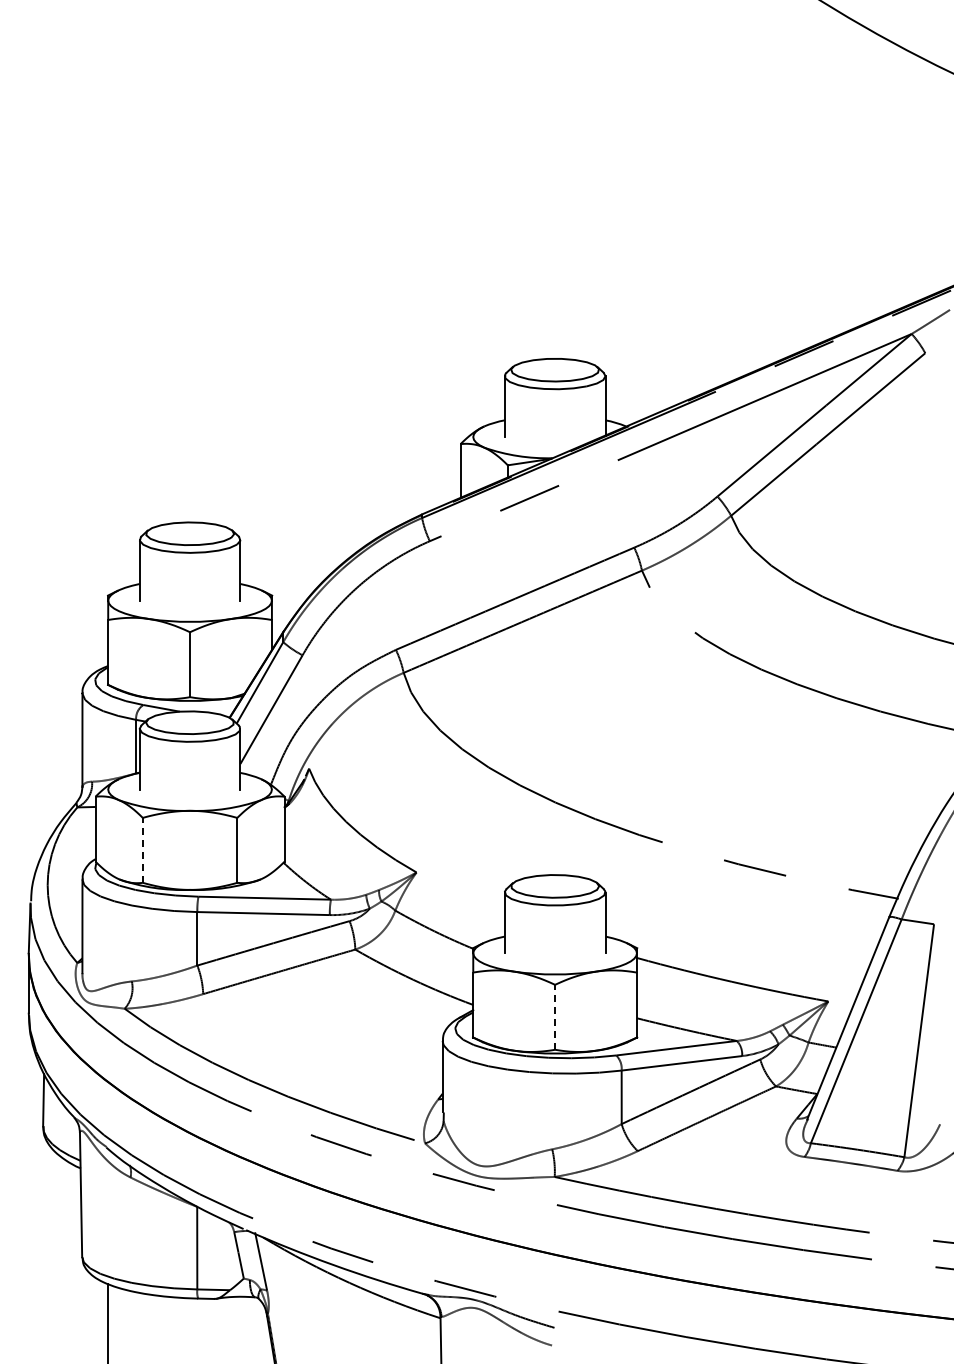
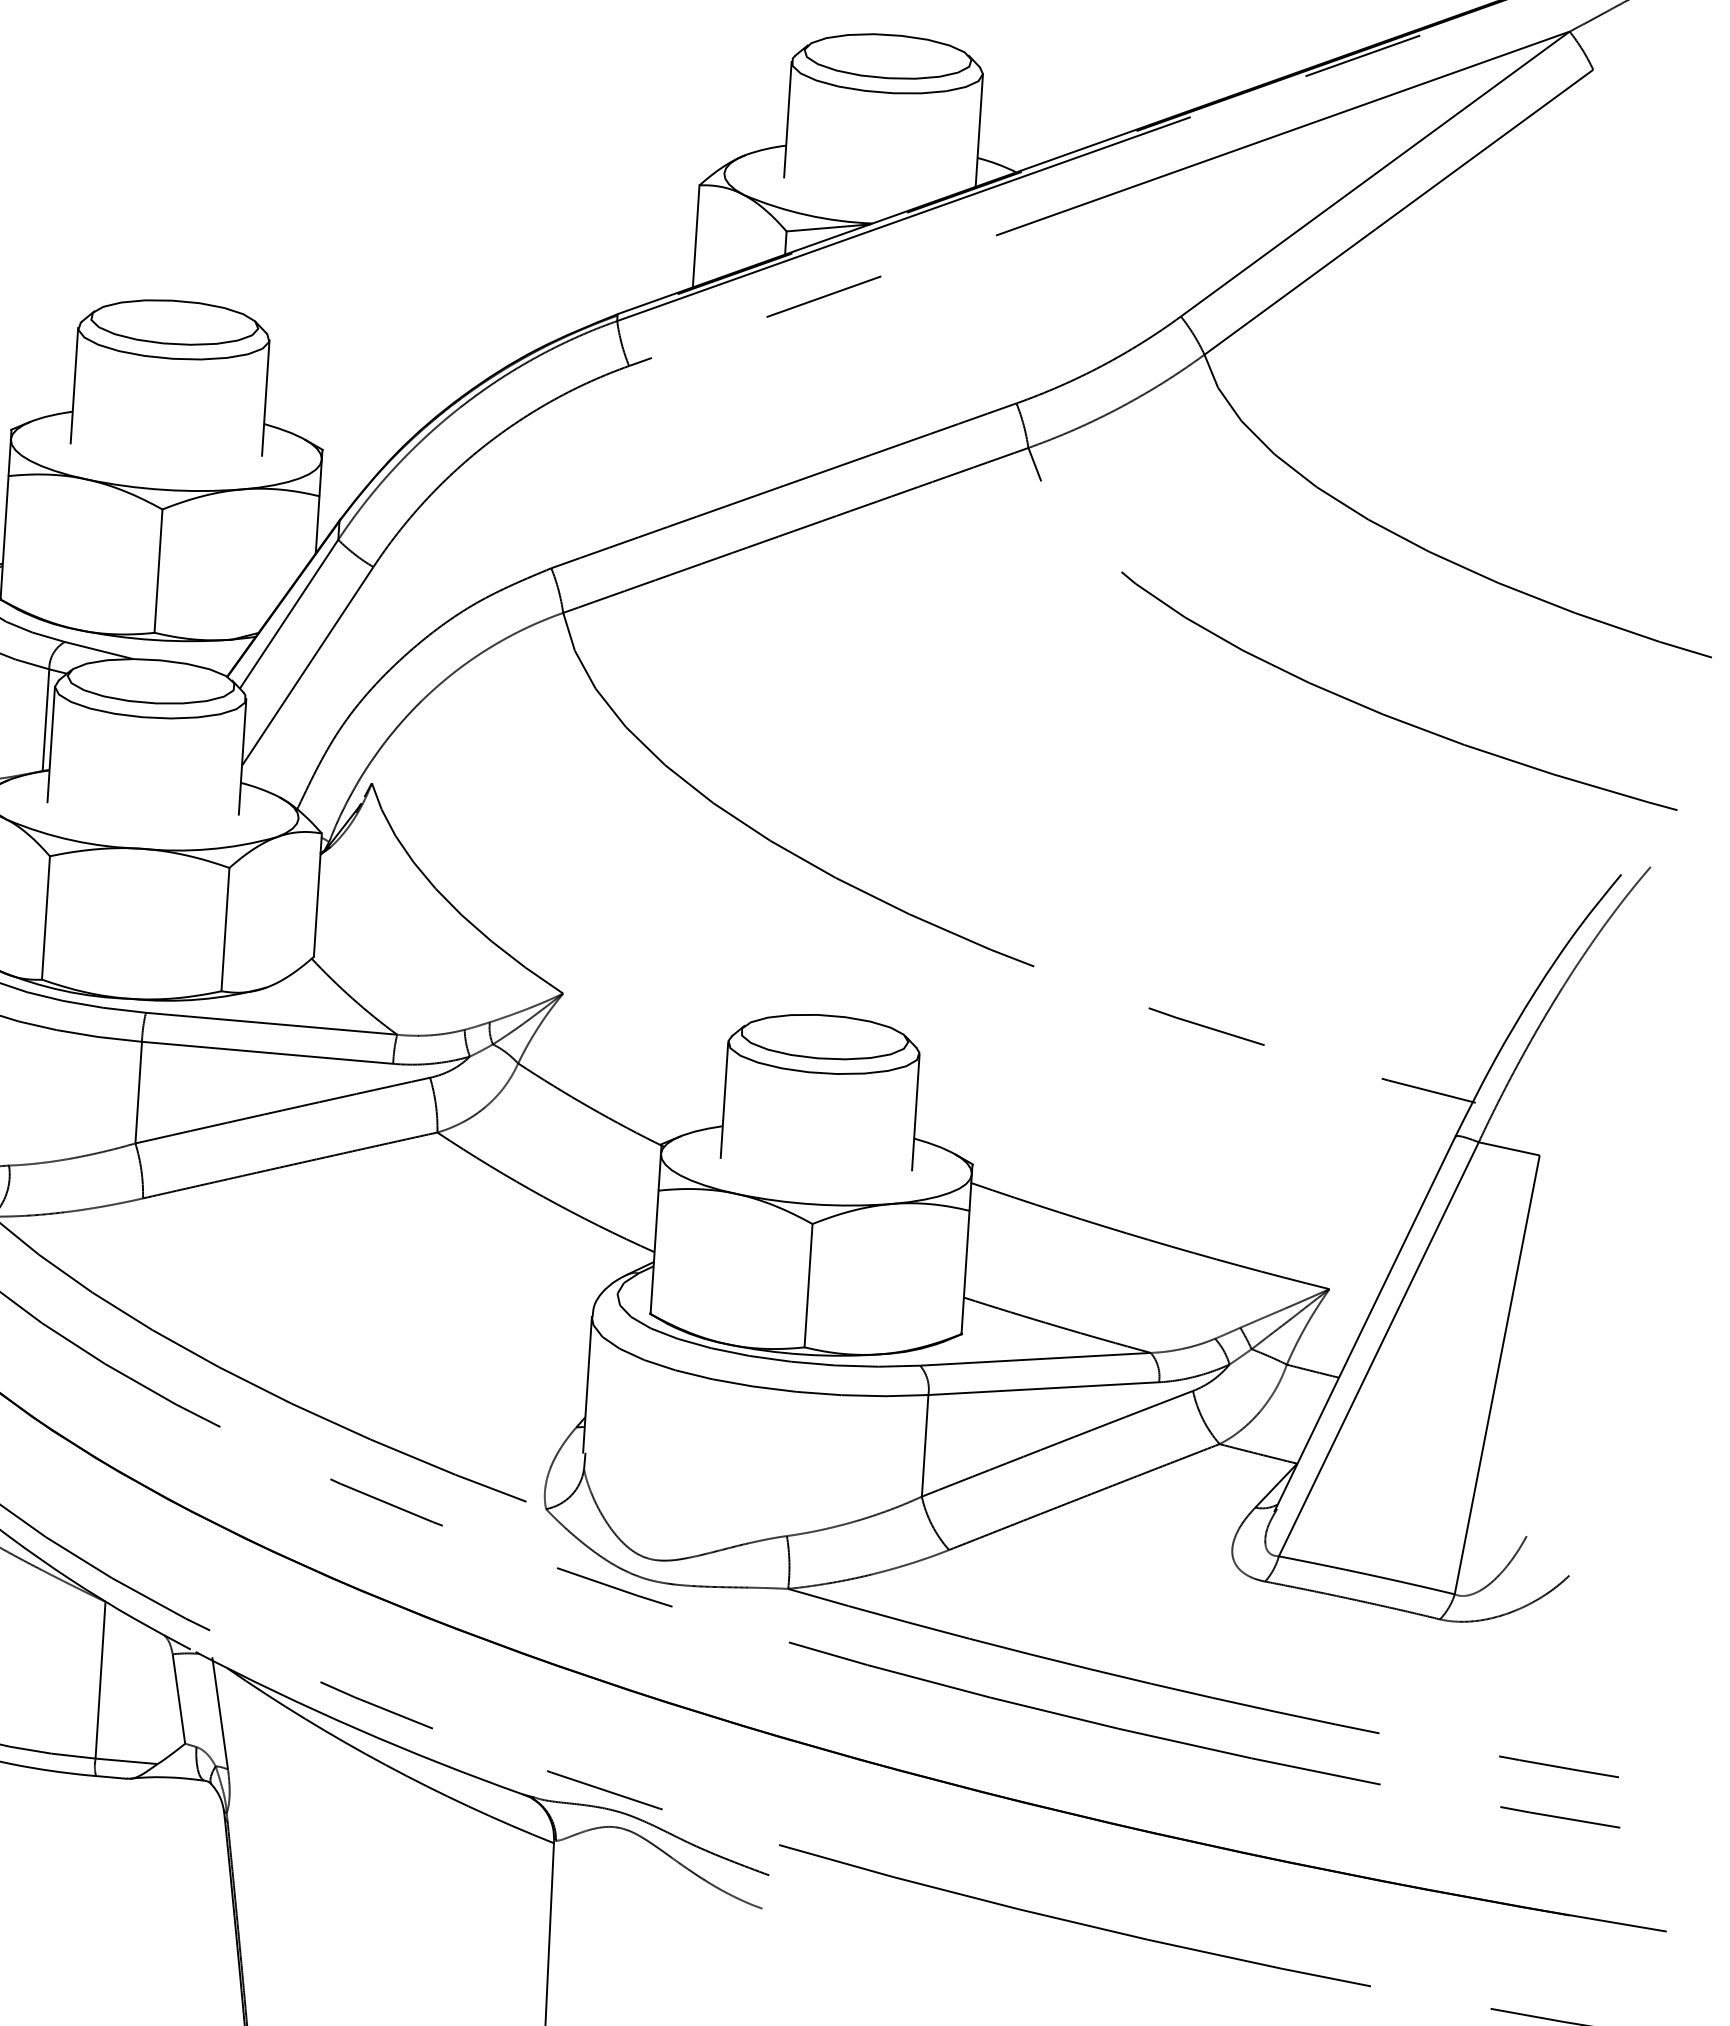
line: (142, 849) -> (45, 916), dashed -> solid
line: (555, 1016) -> (809, 1284), dashed -> solid

